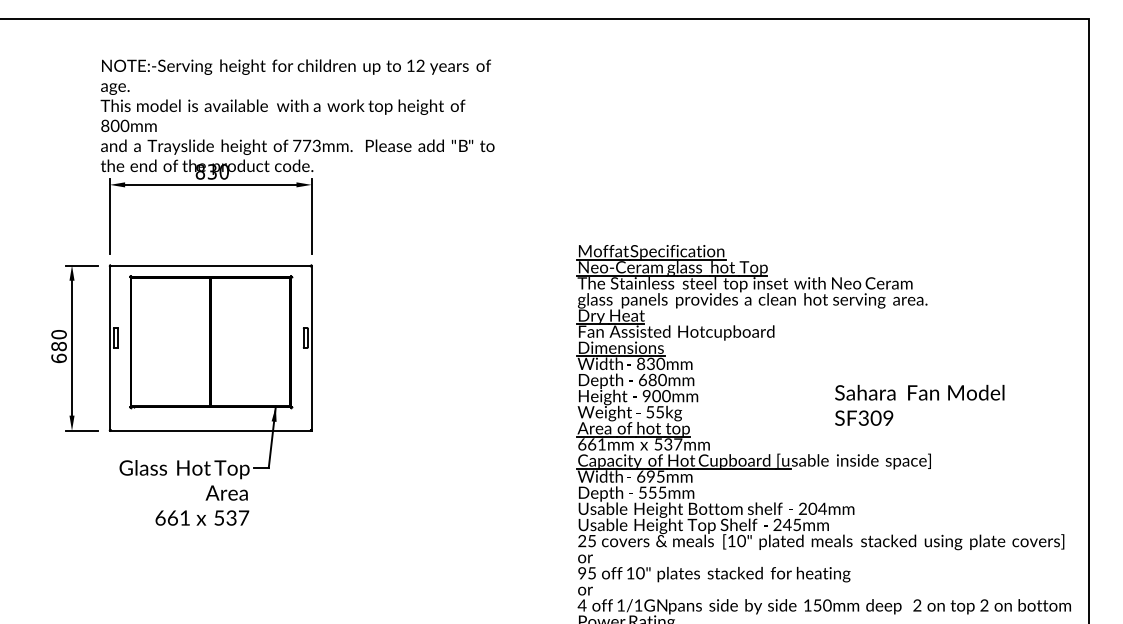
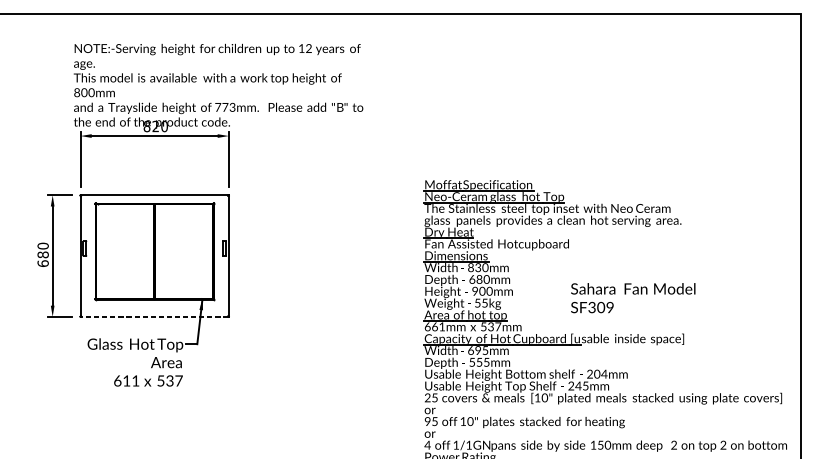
text: (211, 171) -> (155, 126), 830 -> 820
text: (919, 404) -> (633, 297), moved
line: (210, 430) -> (154, 316), solid -> dashed
text: (172, 517) -> (126, 380), 661 -> 611

